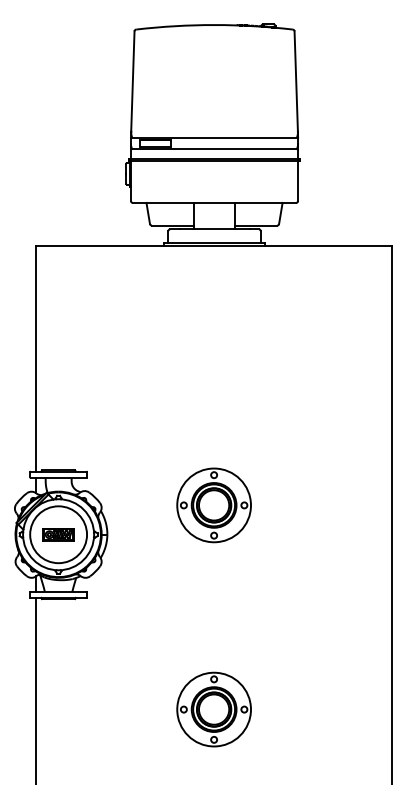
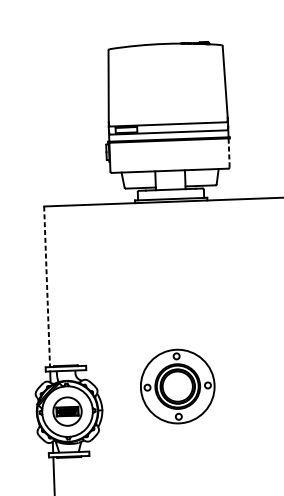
line: (298, 180) -> (229, 152), solid -> dashed
line: (36, 359) -> (47, 287), solid -> dashed
part: (213, 505) -> (177, 386), size x1.4
circle: (58, 534) -> (67, 411), size x0.7

